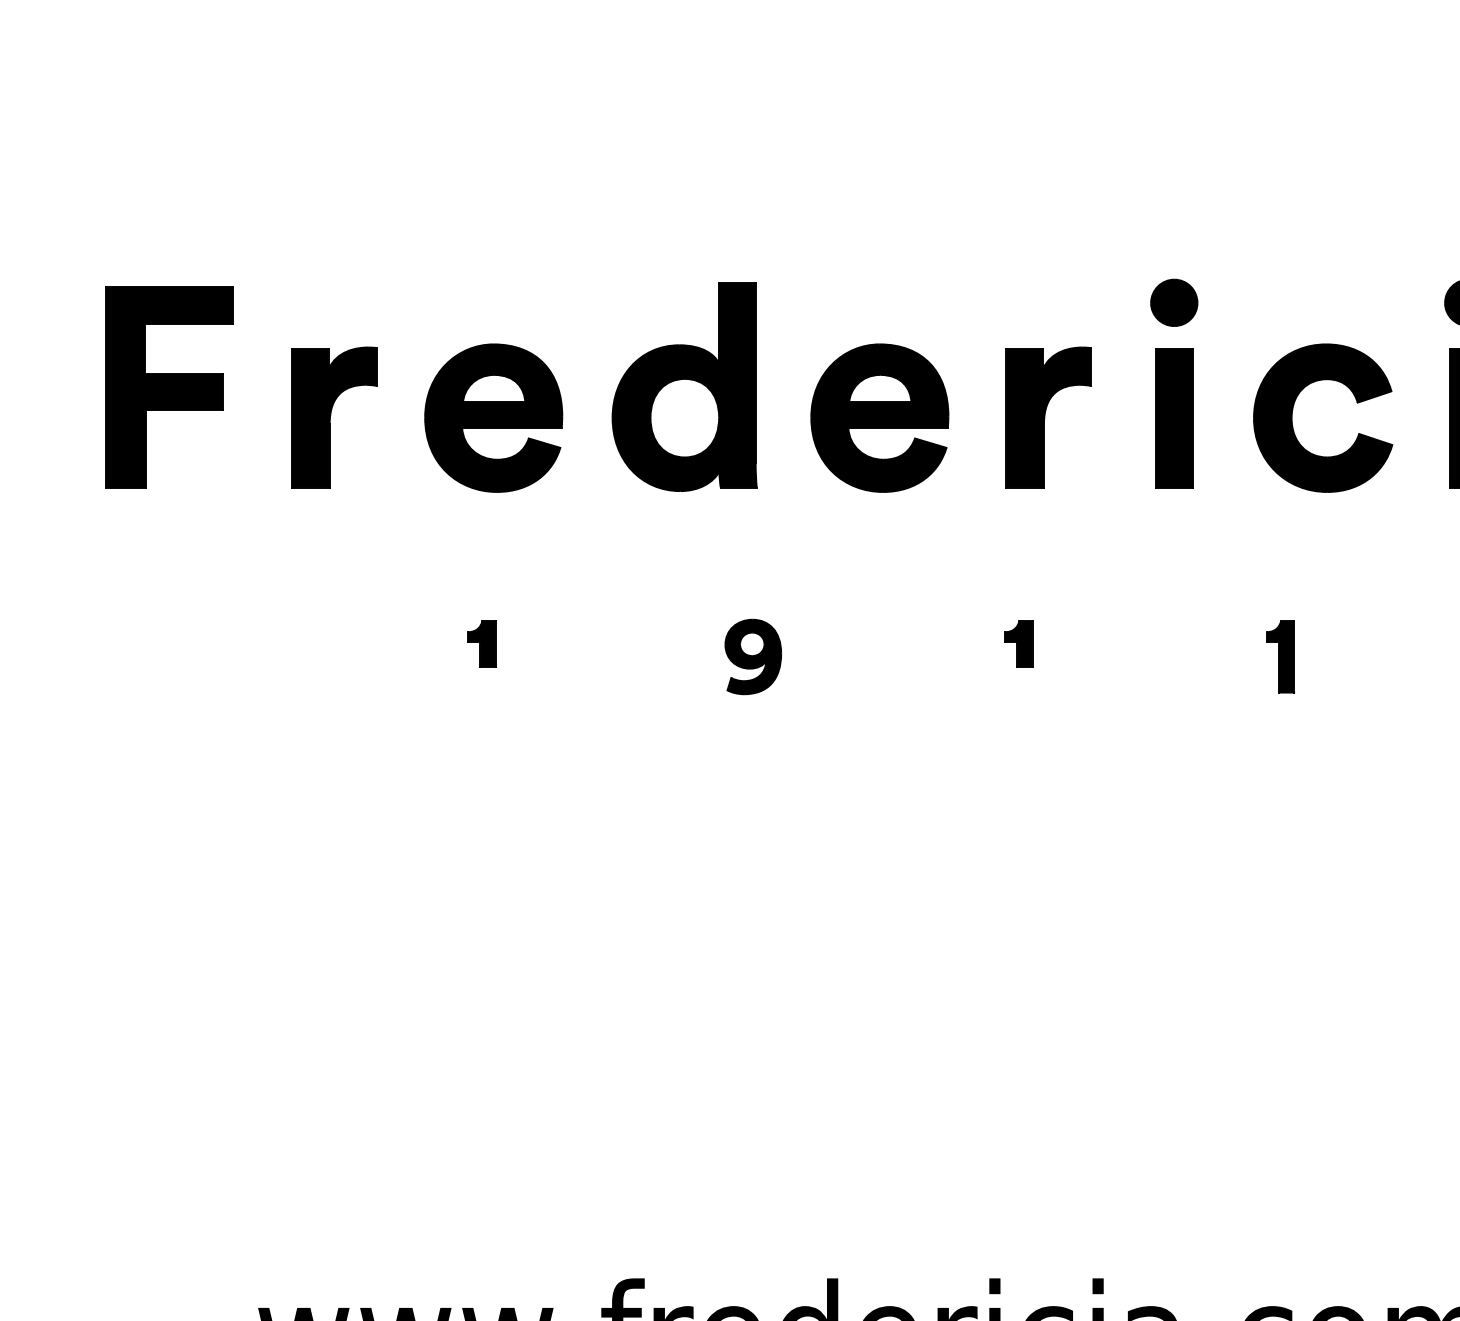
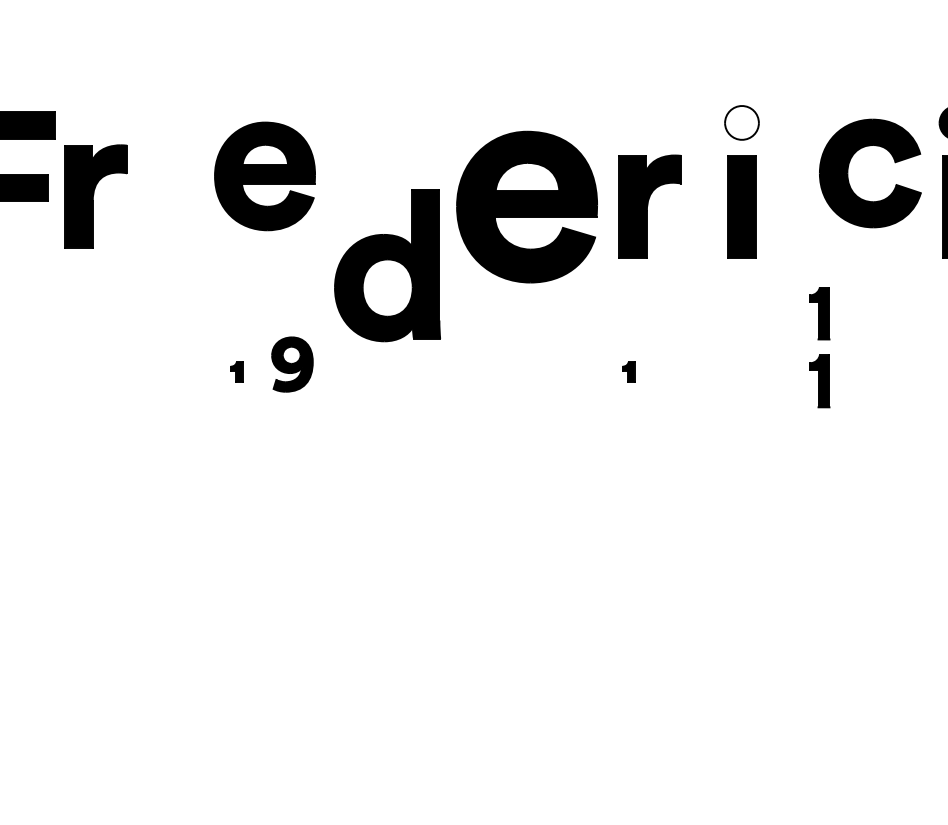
fill: (1174, 302) -> (742, 122), removed
part: (684, 386) -> (387, 264), moved
part: (1293, 410) -> (848, 167), moved
part: (334, 417) -> (96, 196), moved
part: (493, 417) -> (264, 175), moved
part: (879, 417) -> (526, 206), size x1.4
part: (1280, 563) -> (819, 313), added
part: (481, 643) -> (236, 371), size x0.6
part: (1018, 643) -> (628, 371), size x0.6
part: (752, 656) -> (291, 364), moved

